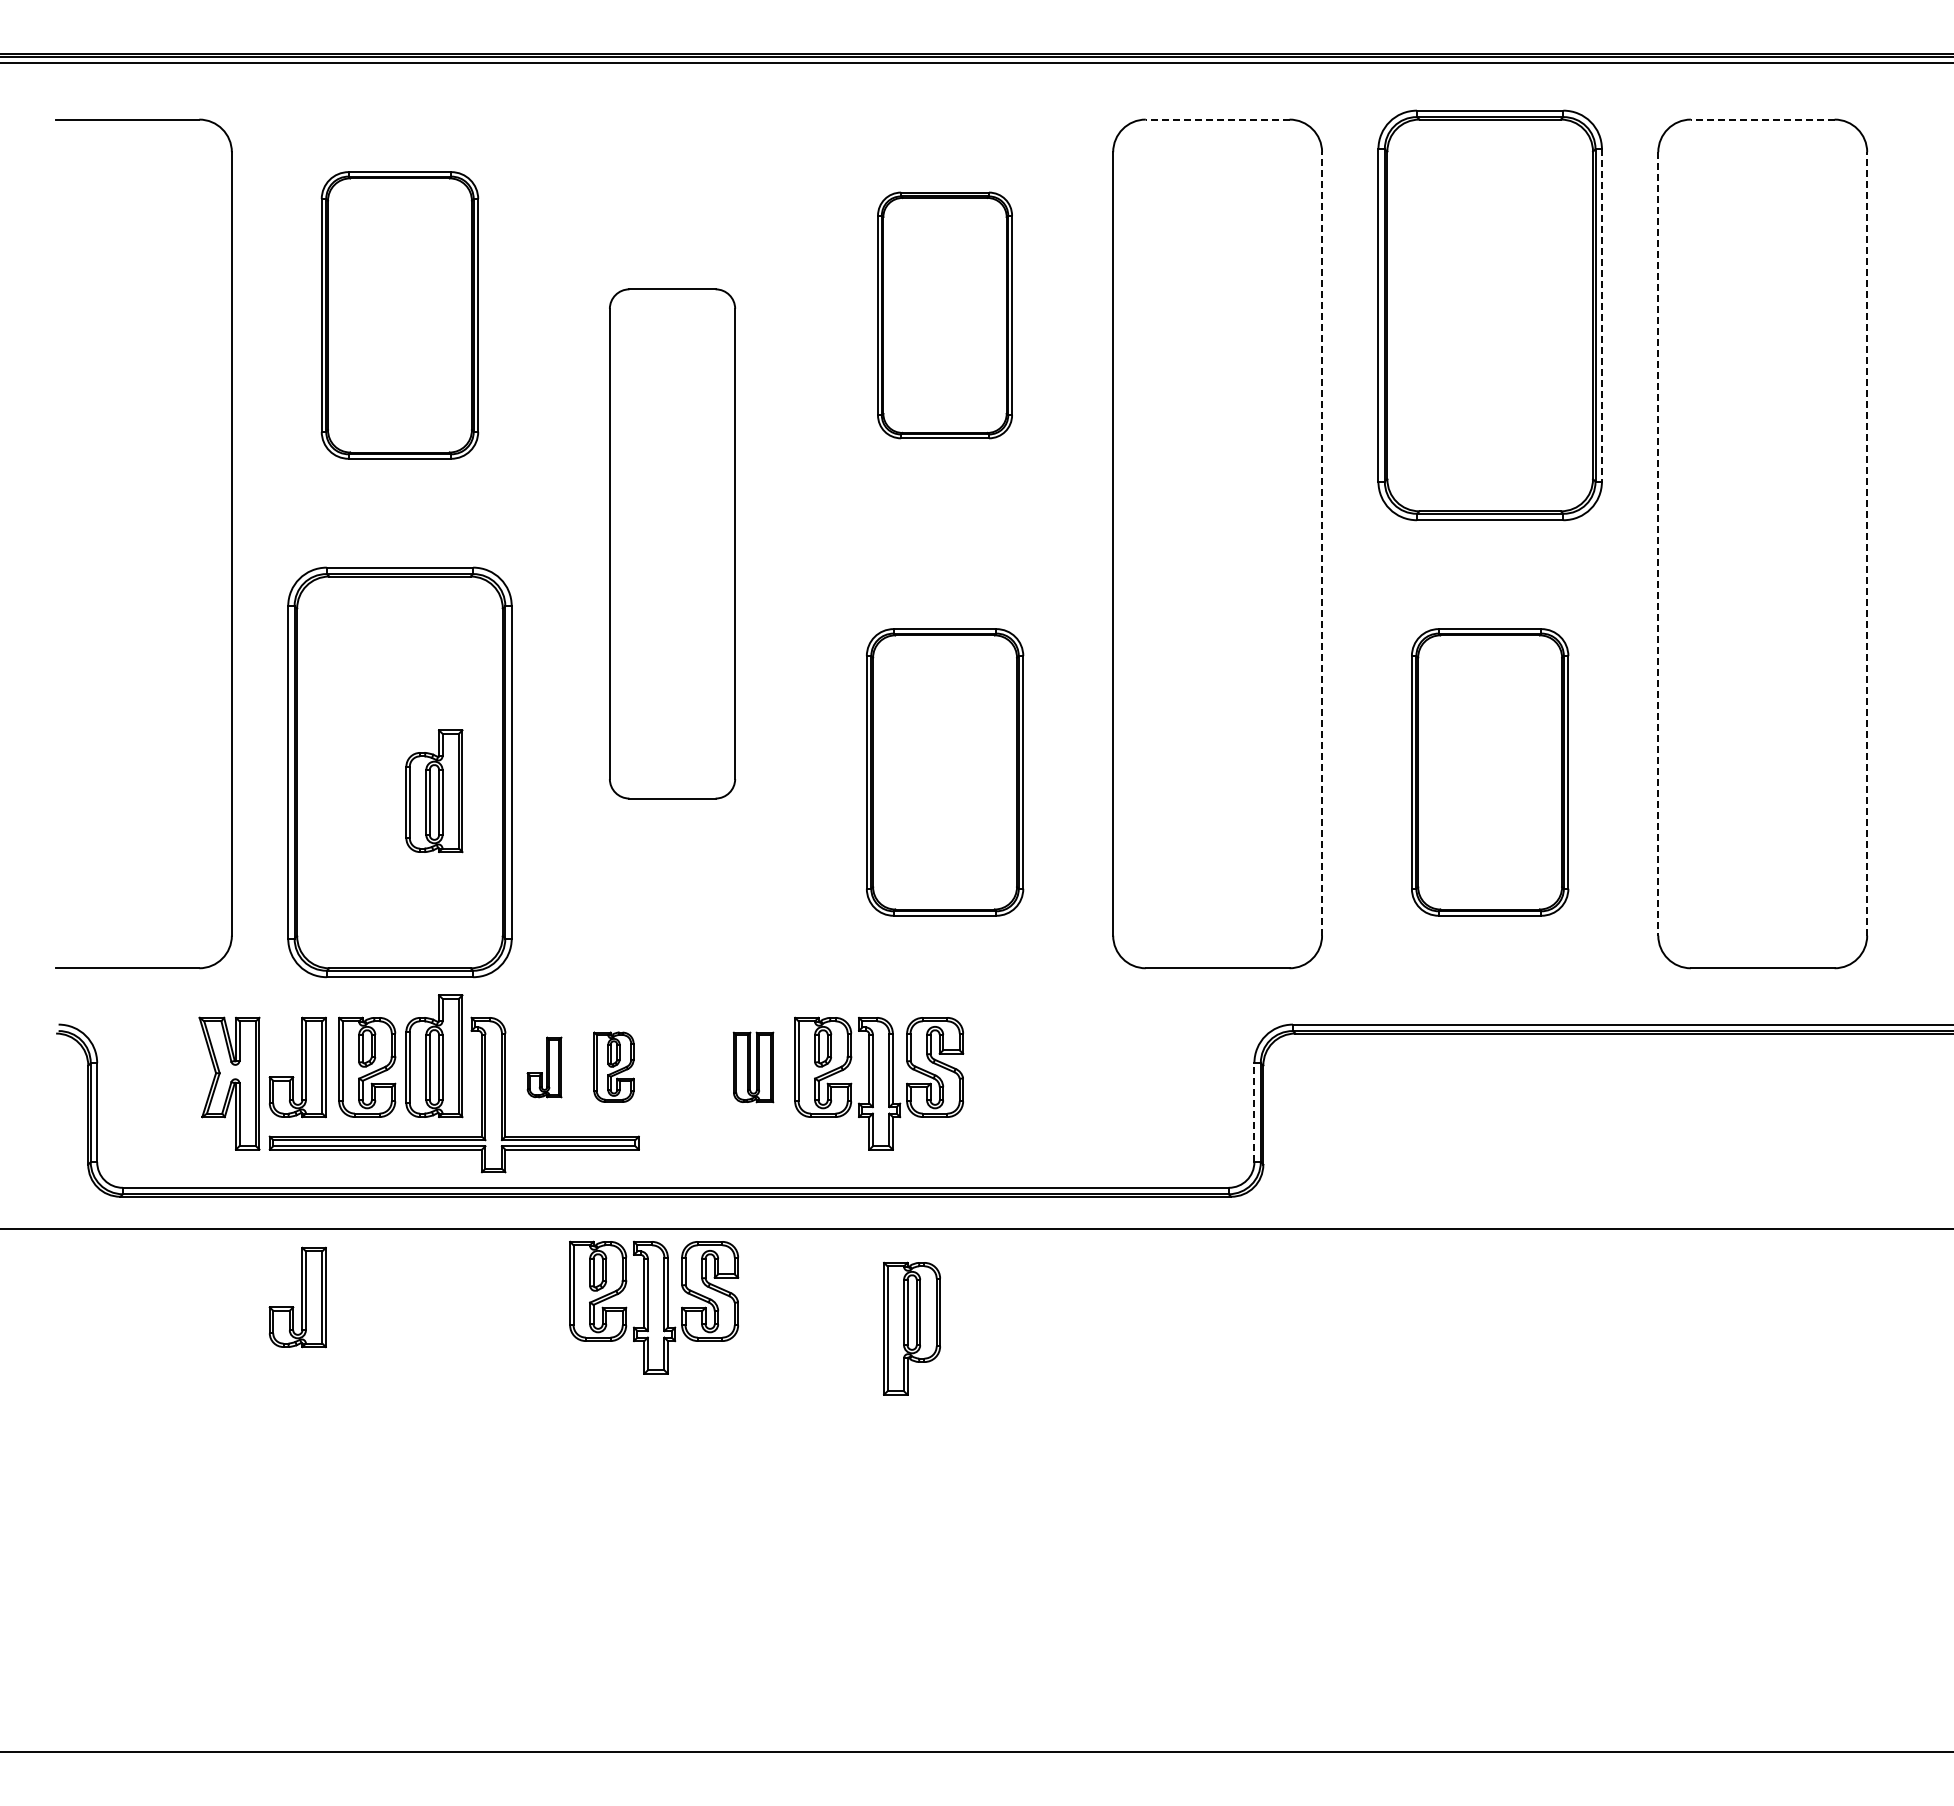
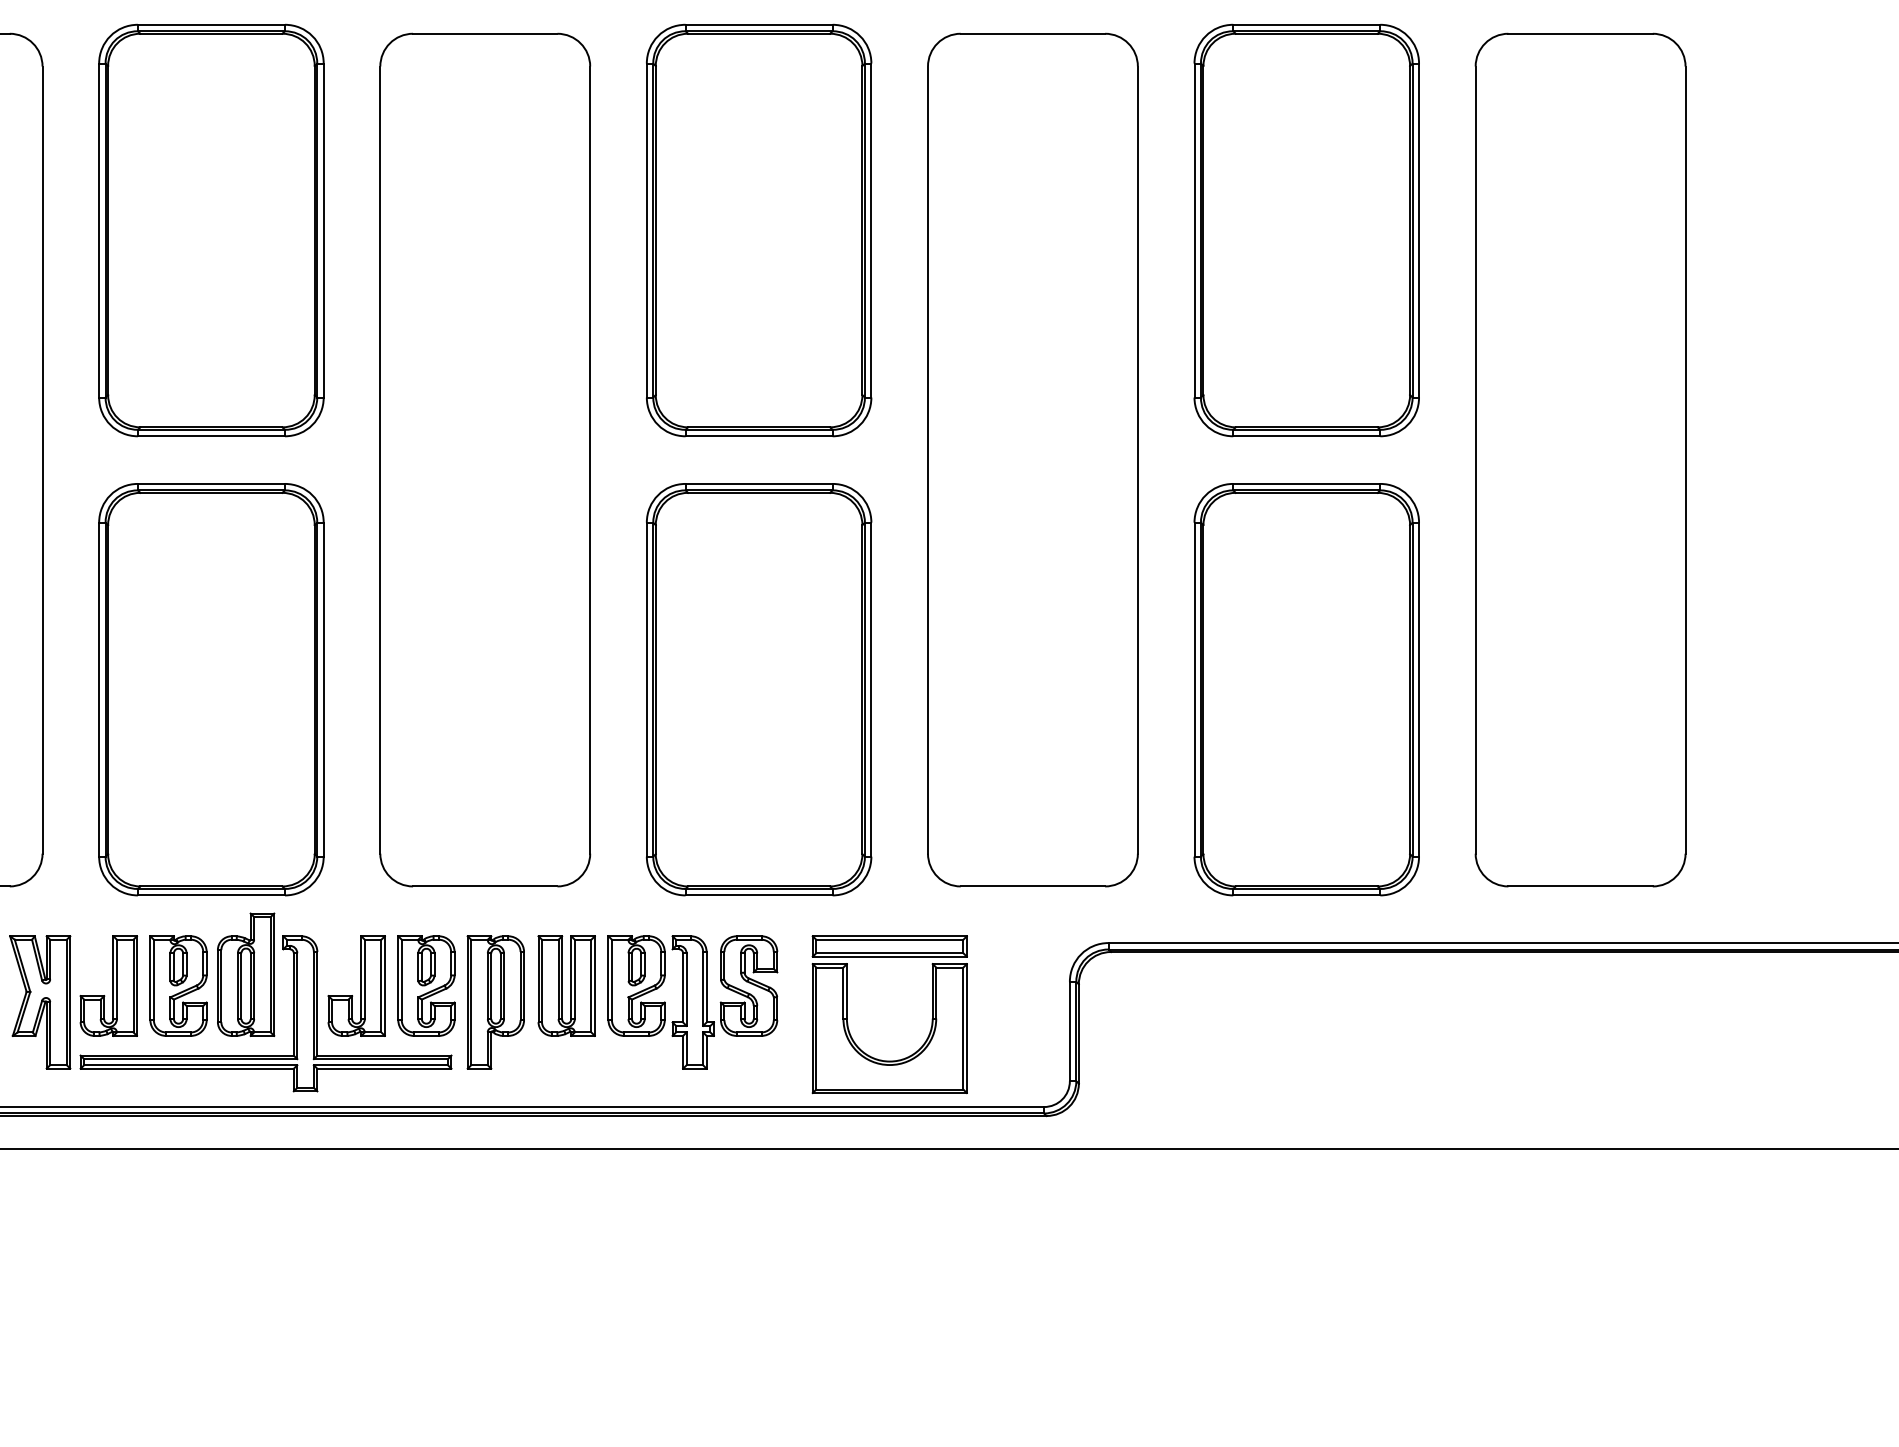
line: (1217, 119) -> (1032, 33), dashed -> solid
line: (1762, 119) -> (1580, 33), dashed -> solid
part: (399, 315) -> (210, 230), size x1.43
part: (944, 315) -> (758, 230), size x1.67
line: (1601, 315) -> (1418, 230), dashed -> solid
part: (672, 543) -> (485, 459), size x1.67
line: (1322, 543) -> (1138, 459), dashed -> solid
line: (1658, 543) -> (1475, 459), dashed -> solid
line: (1867, 543) -> (1685, 459), dashed -> solid
part: (944, 772) -> (758, 689), size x1.43
part: (1489, 772) -> (1306, 689), size x1.43
part: (434, 791) -> (246, 708), removed
part: (613, 1066) -> (425, 985), size x1.43
part: (544, 1067) -> (356, 986), size x1.67
part: (753, 1067) -> (566, 986), size x1.43
part: (1033, 1100) -> (847, 1019), added
line: (1254, 1112) -> (1069, 1031), dashed -> solid
part: (297, 1297) -> (108, 1217), removed
part: (654, 1307) -> (467, 1227), removed
part: (911, 1328) -> (495, 1002), moved

